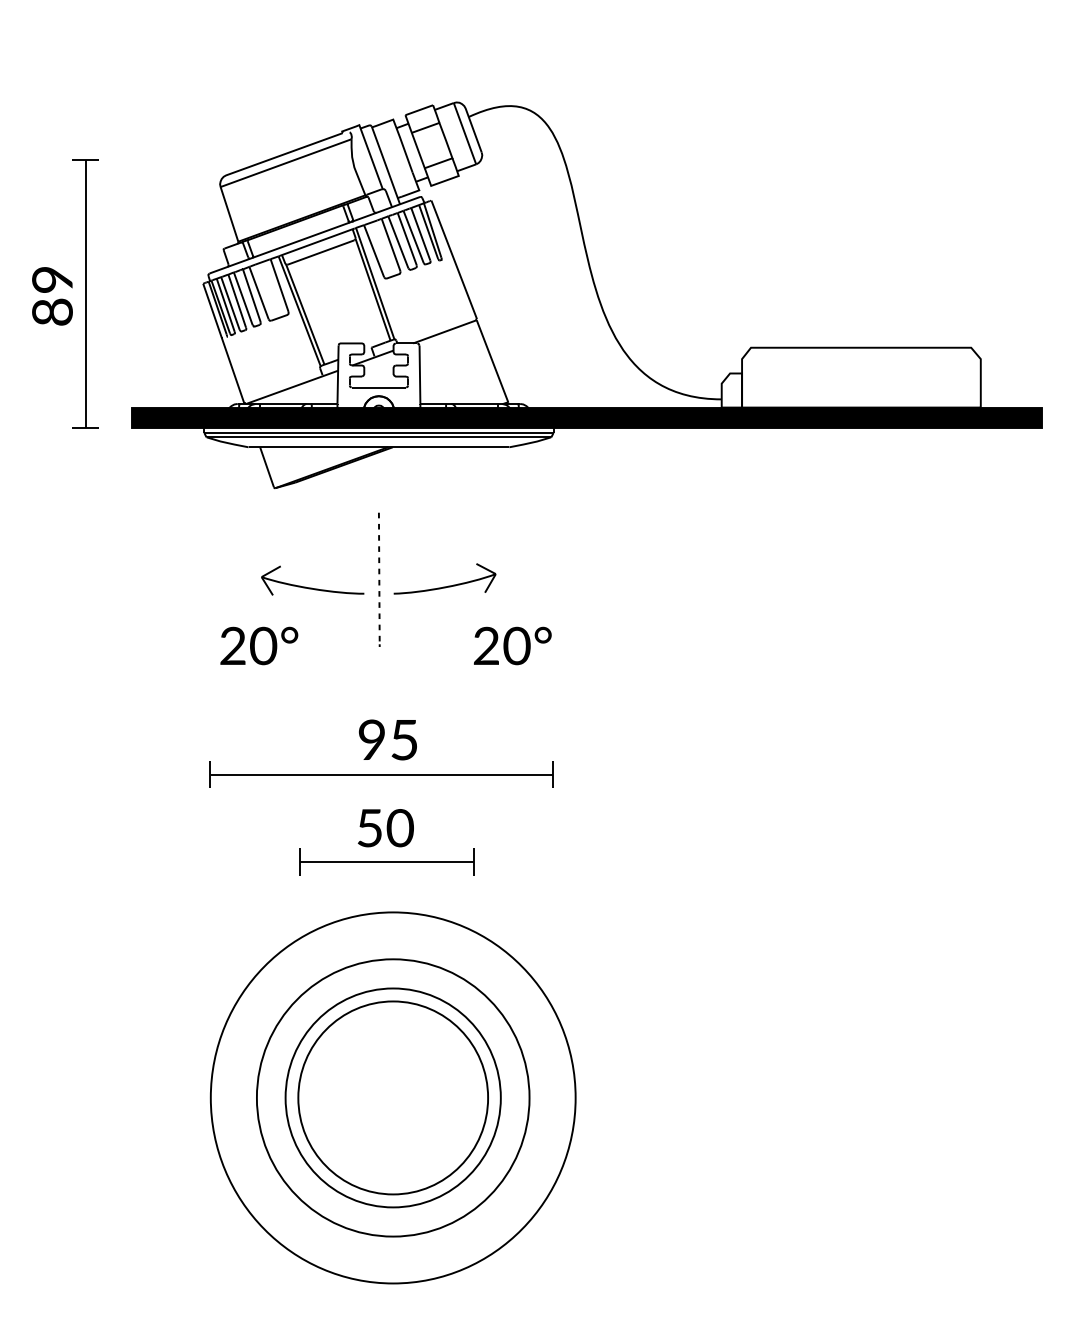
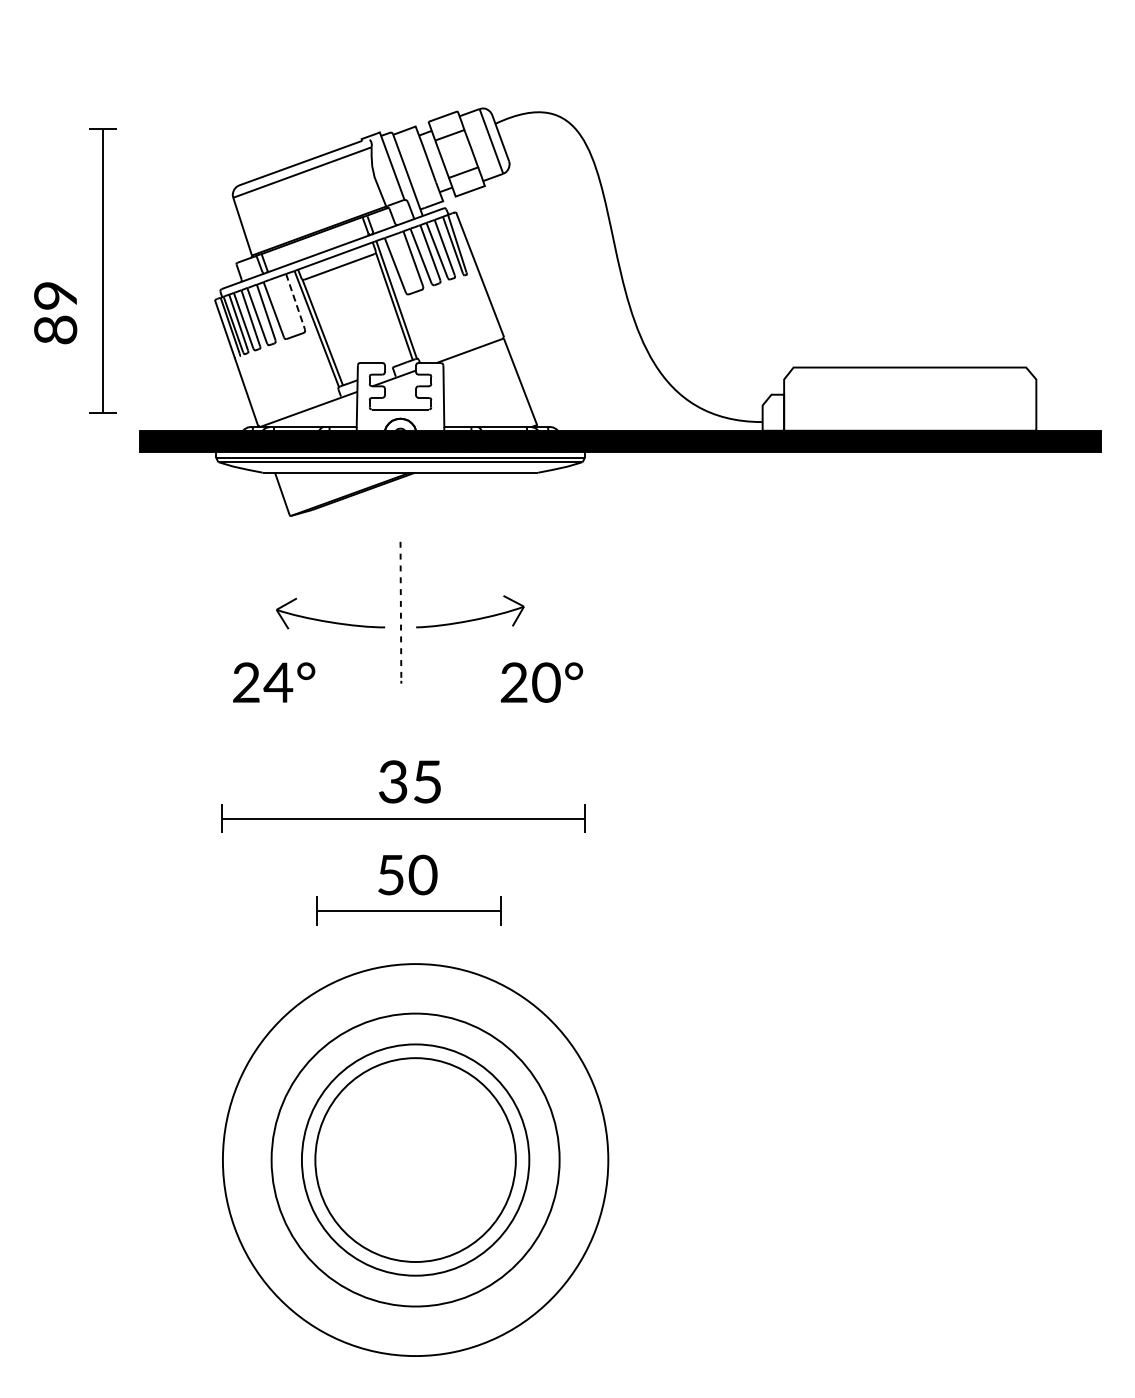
line: (279, 286) -> (295, 302), solid -> dashed
part: (85, 293) -> (102, 270), moved
text: (263, 645) -> (278, 682), 20° -> 24°
text: (372, 739) -> (393, 781), 95 -> 35

